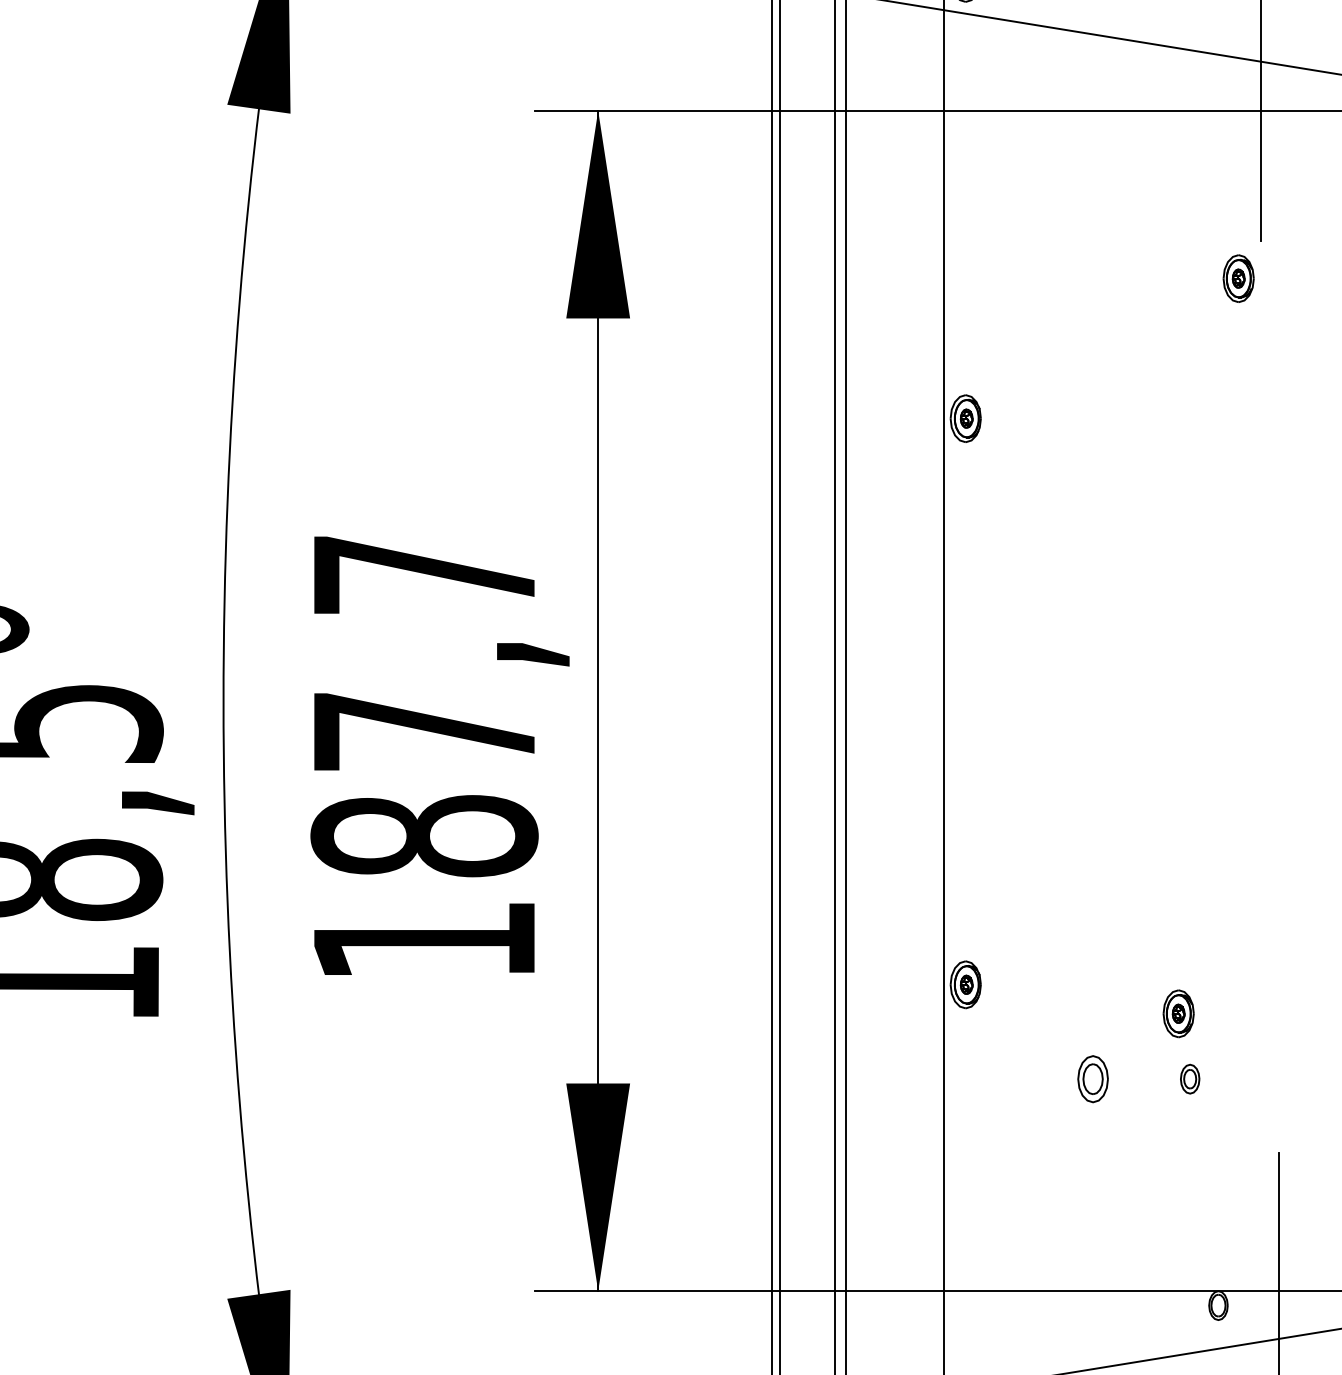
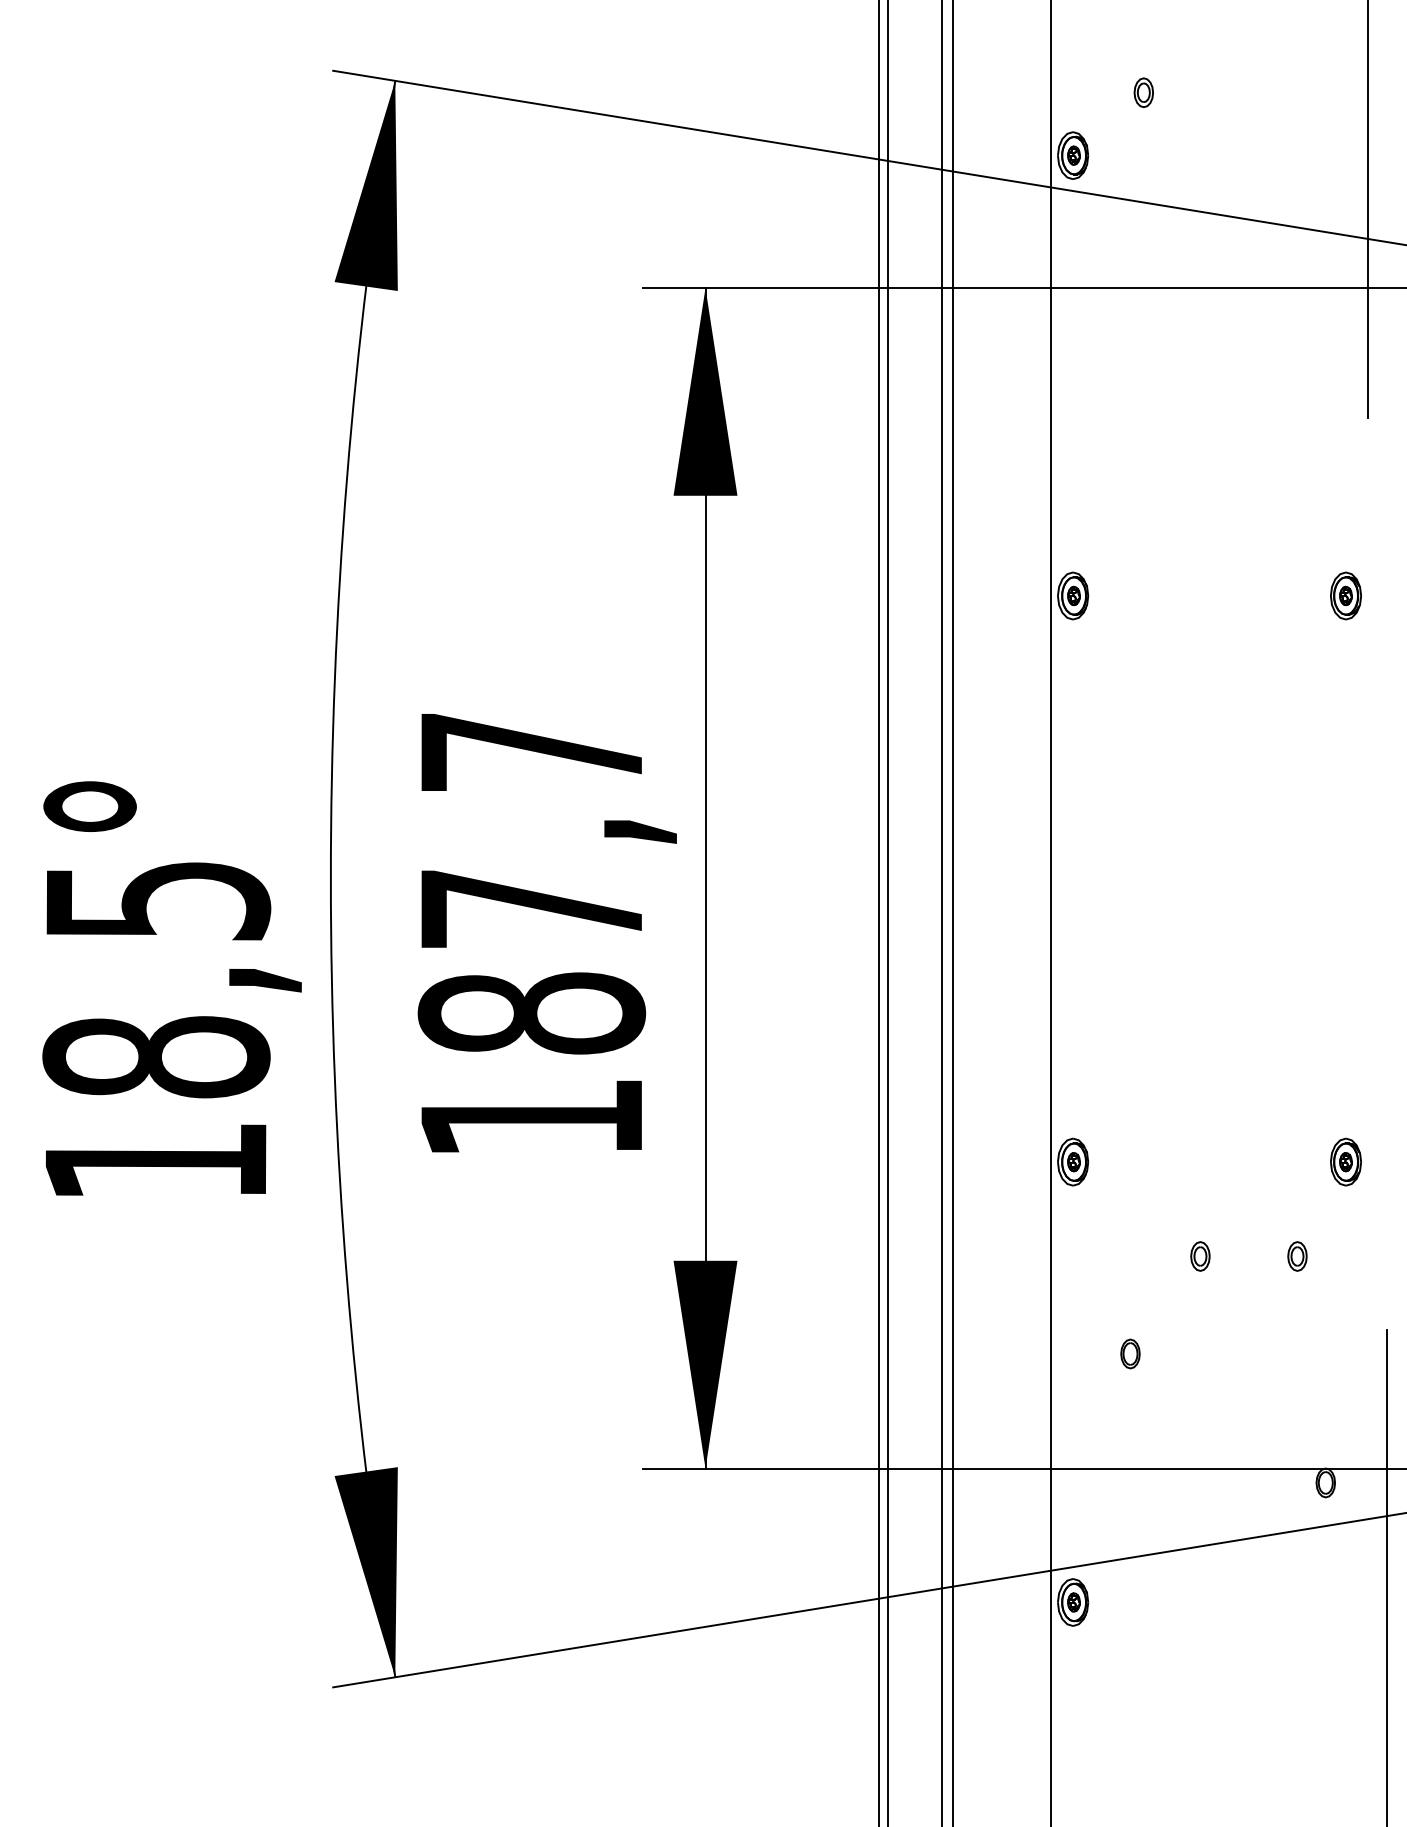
part: (1238, 278) -> (1345, 595), moved
part: (1178, 1013) -> (1345, 1161), moved
part: (1093, 1079) -> (1200, 1256), size x0.62
part: (1023, 1176) -> (1130, 1353), added

